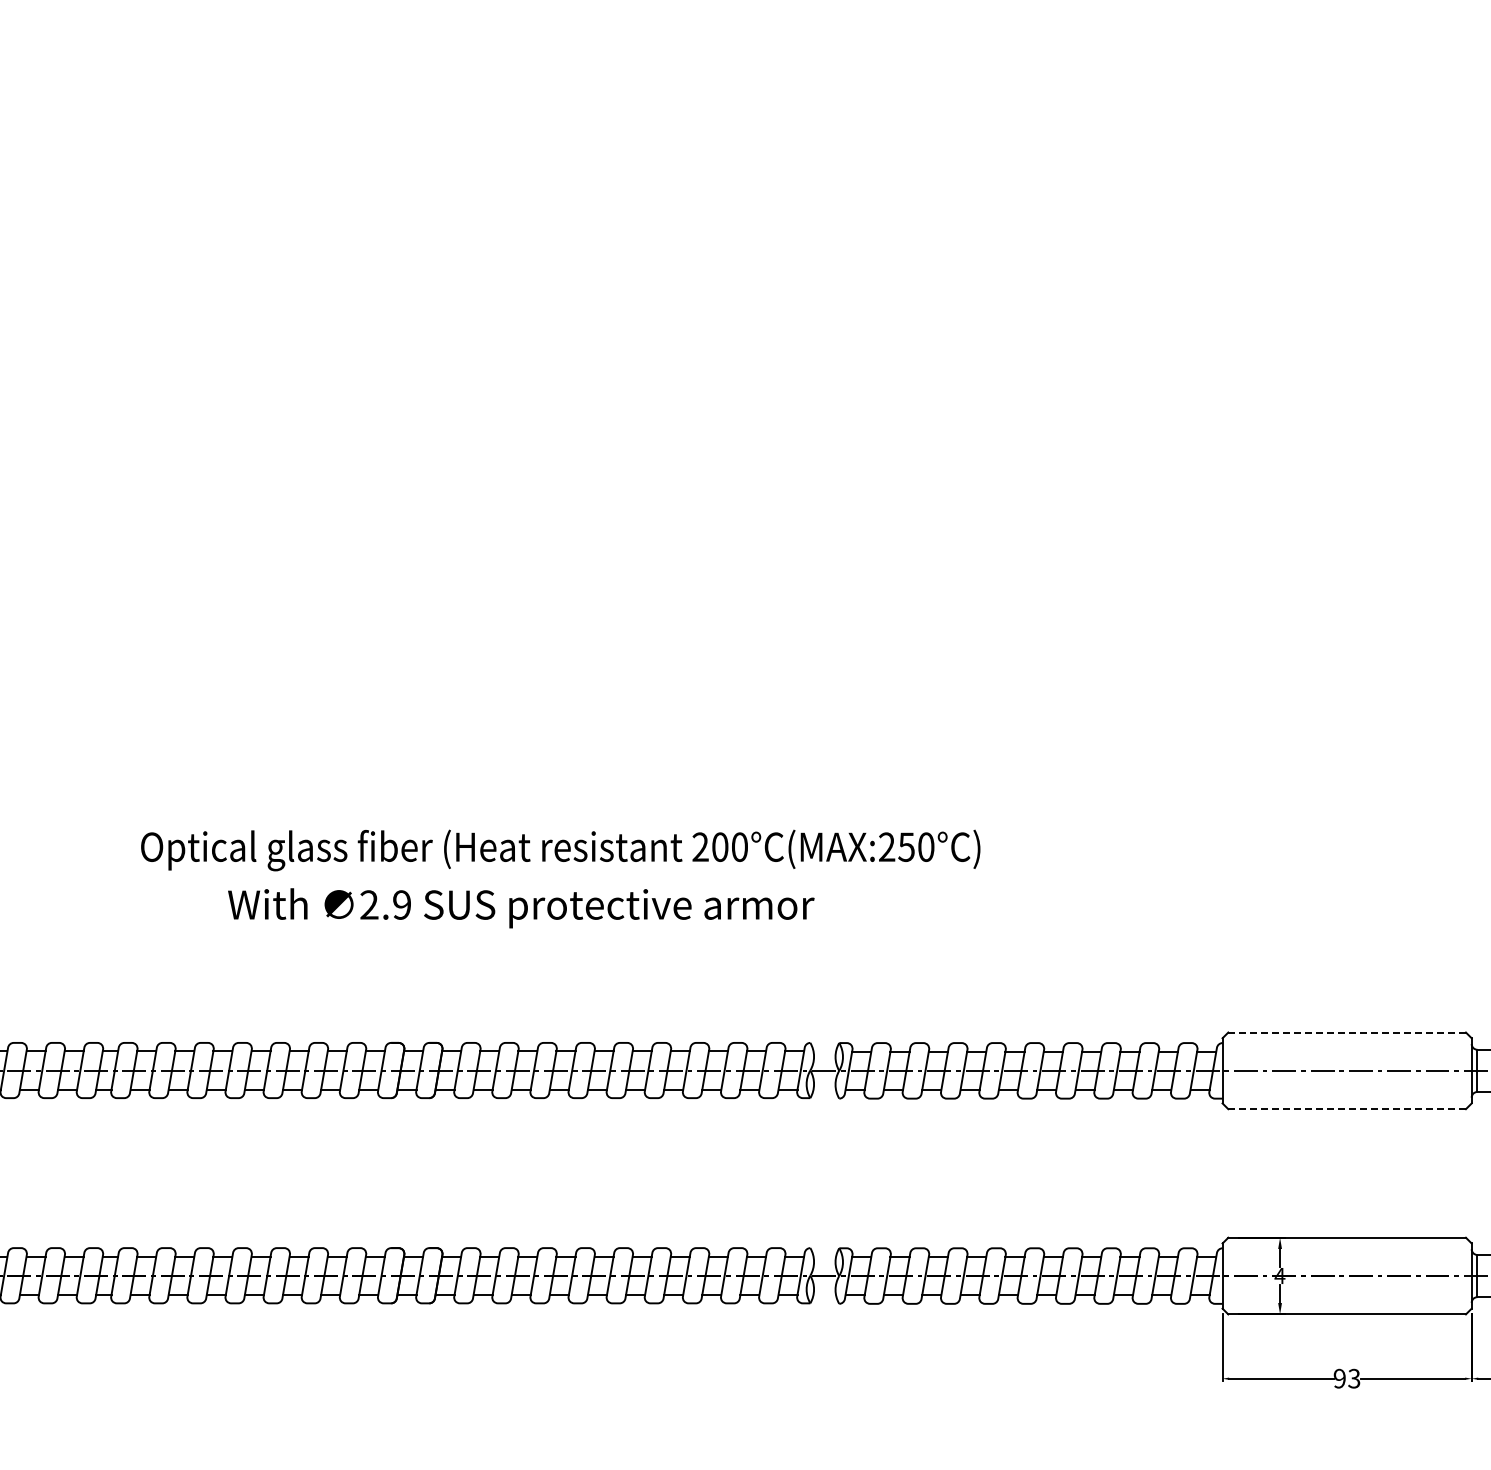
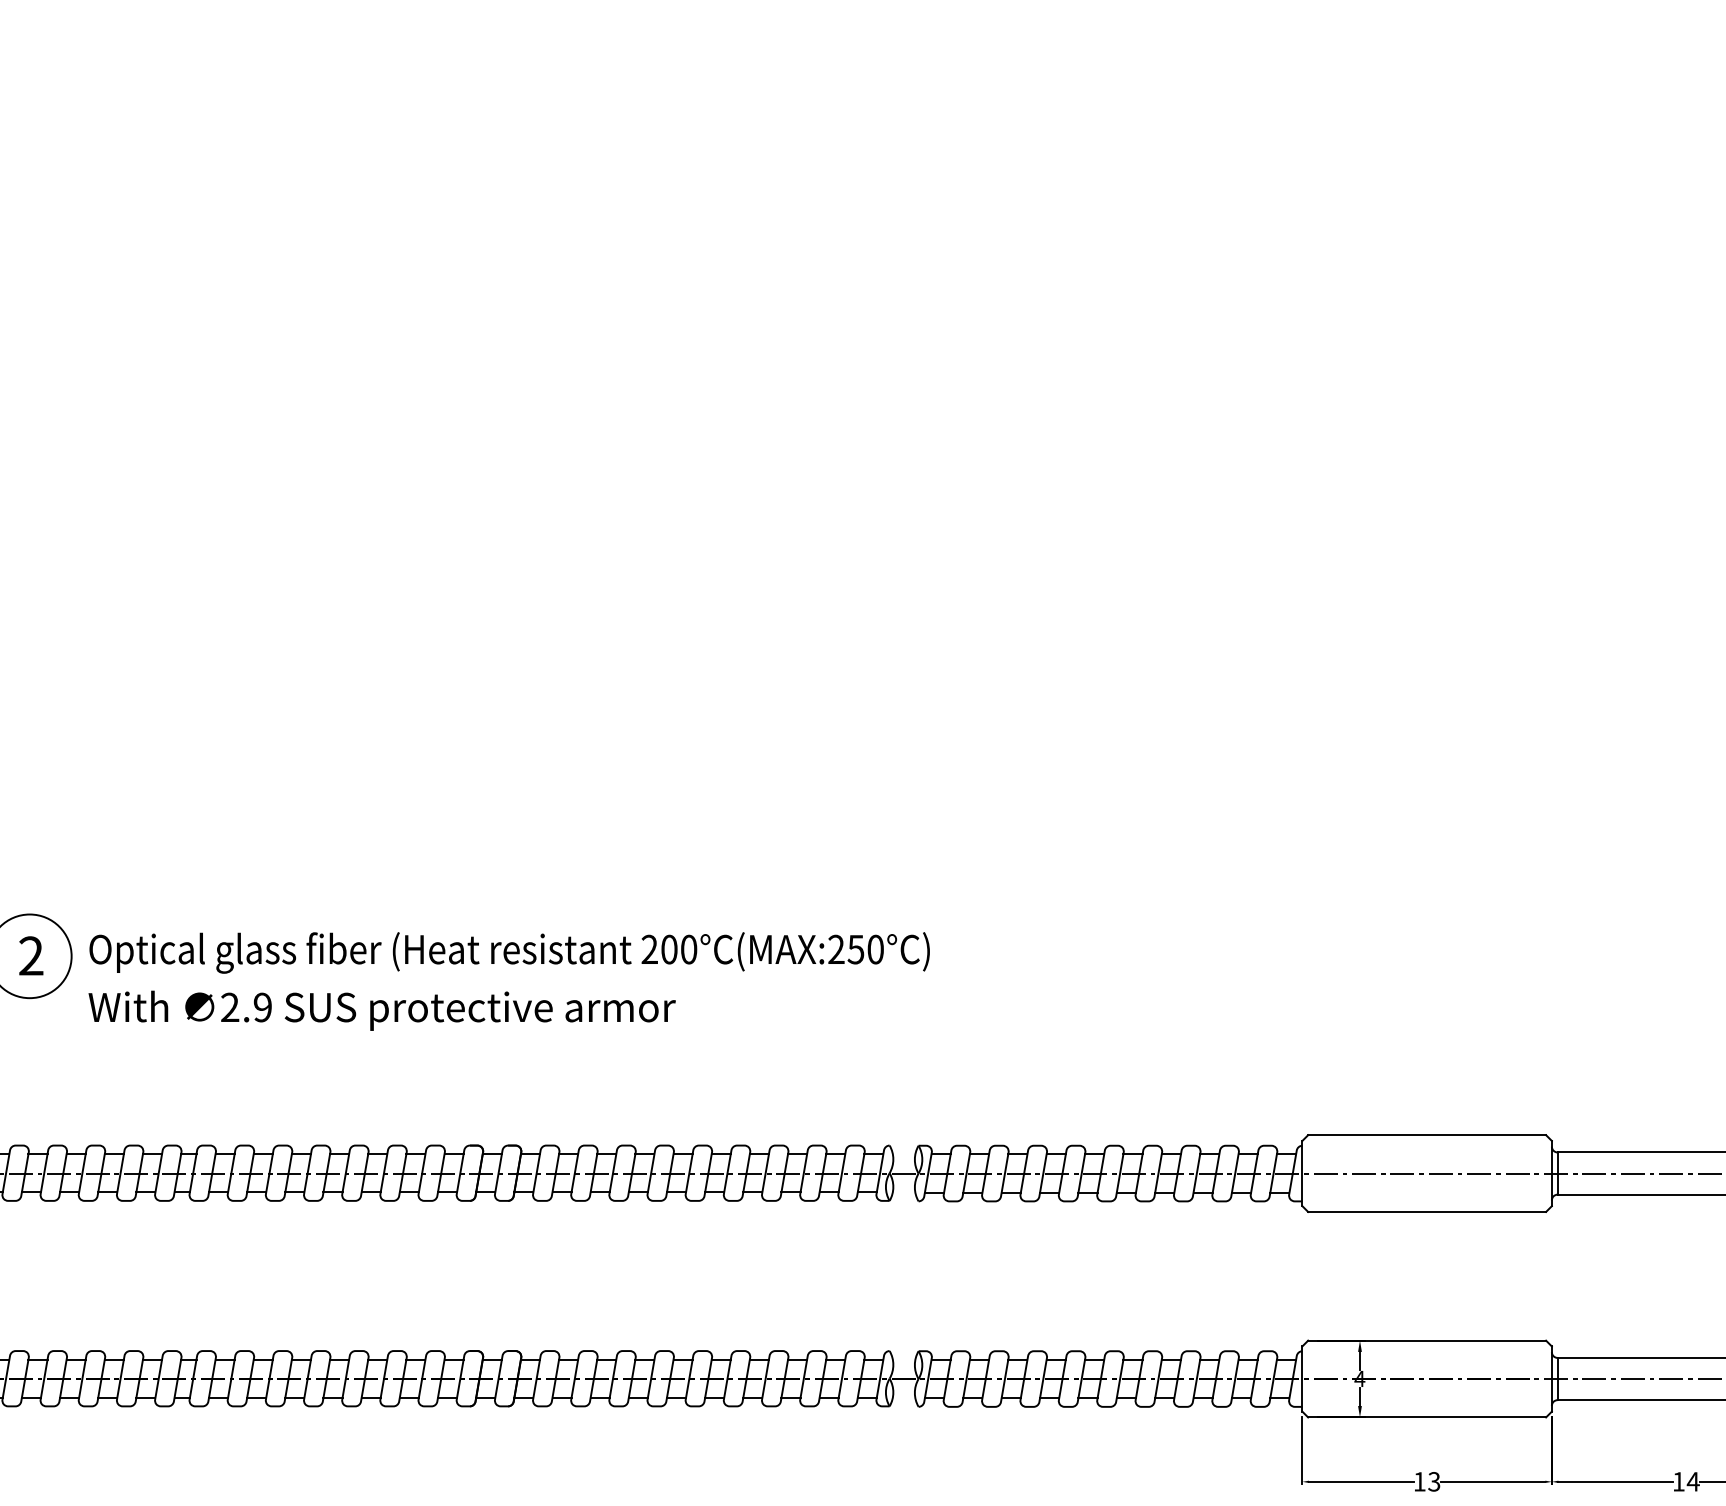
text: (560, 850) -> (509, 952), moved
text: (520, 908) -> (381, 1010), moved
line: (1347, 1032) -> (1427, 1135), dashed -> solid
line: (1347, 1108) -> (1427, 1211), dashed -> solid
text: (1339, 1378) -> (1419, 1481), 93 -> 13

